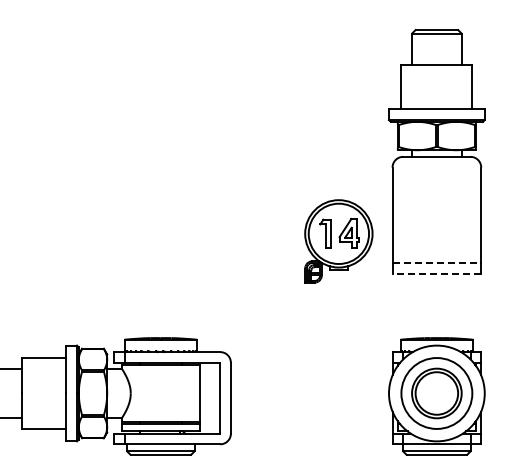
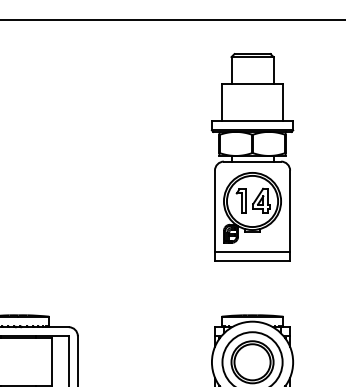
part: (338, 241) -> (252, 207), moved
line: (437, 263) -> (253, 252), dashed -> solid
line: (436, 273) -> (252, 260), dashed -> solid

